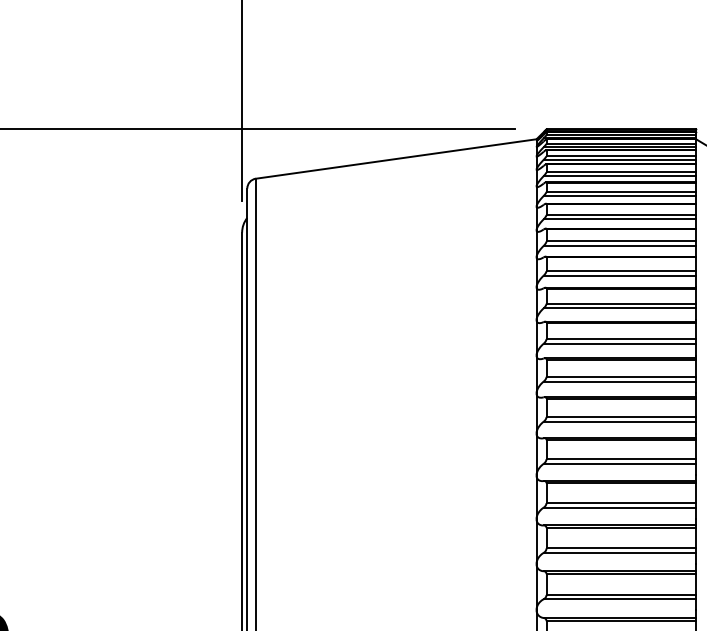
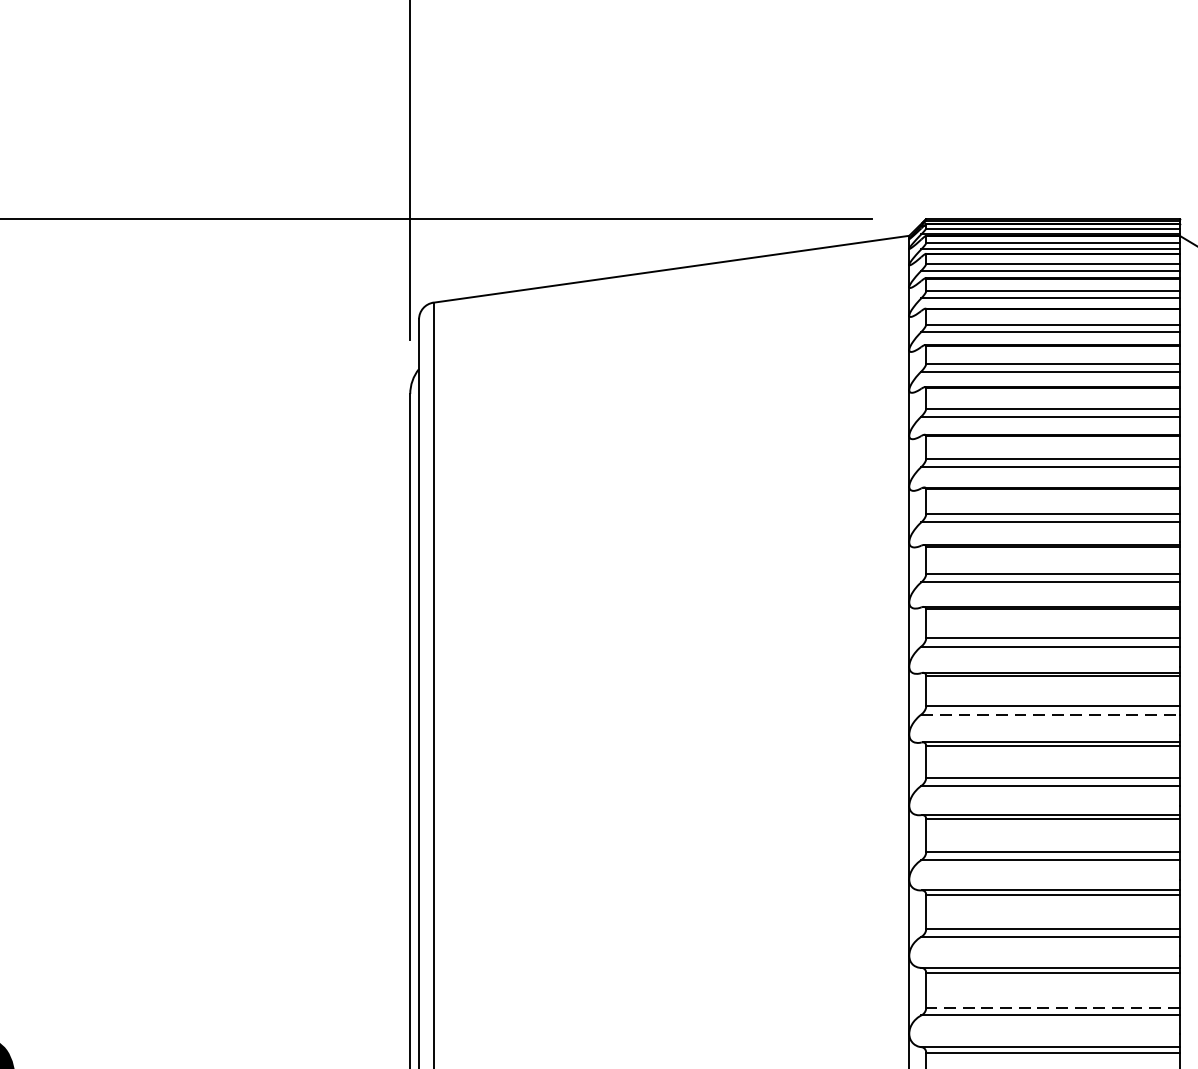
line: (620, 421) -> (1051, 714), solid -> dashed
line: (621, 594) -> (1053, 1007), solid -> dashed

